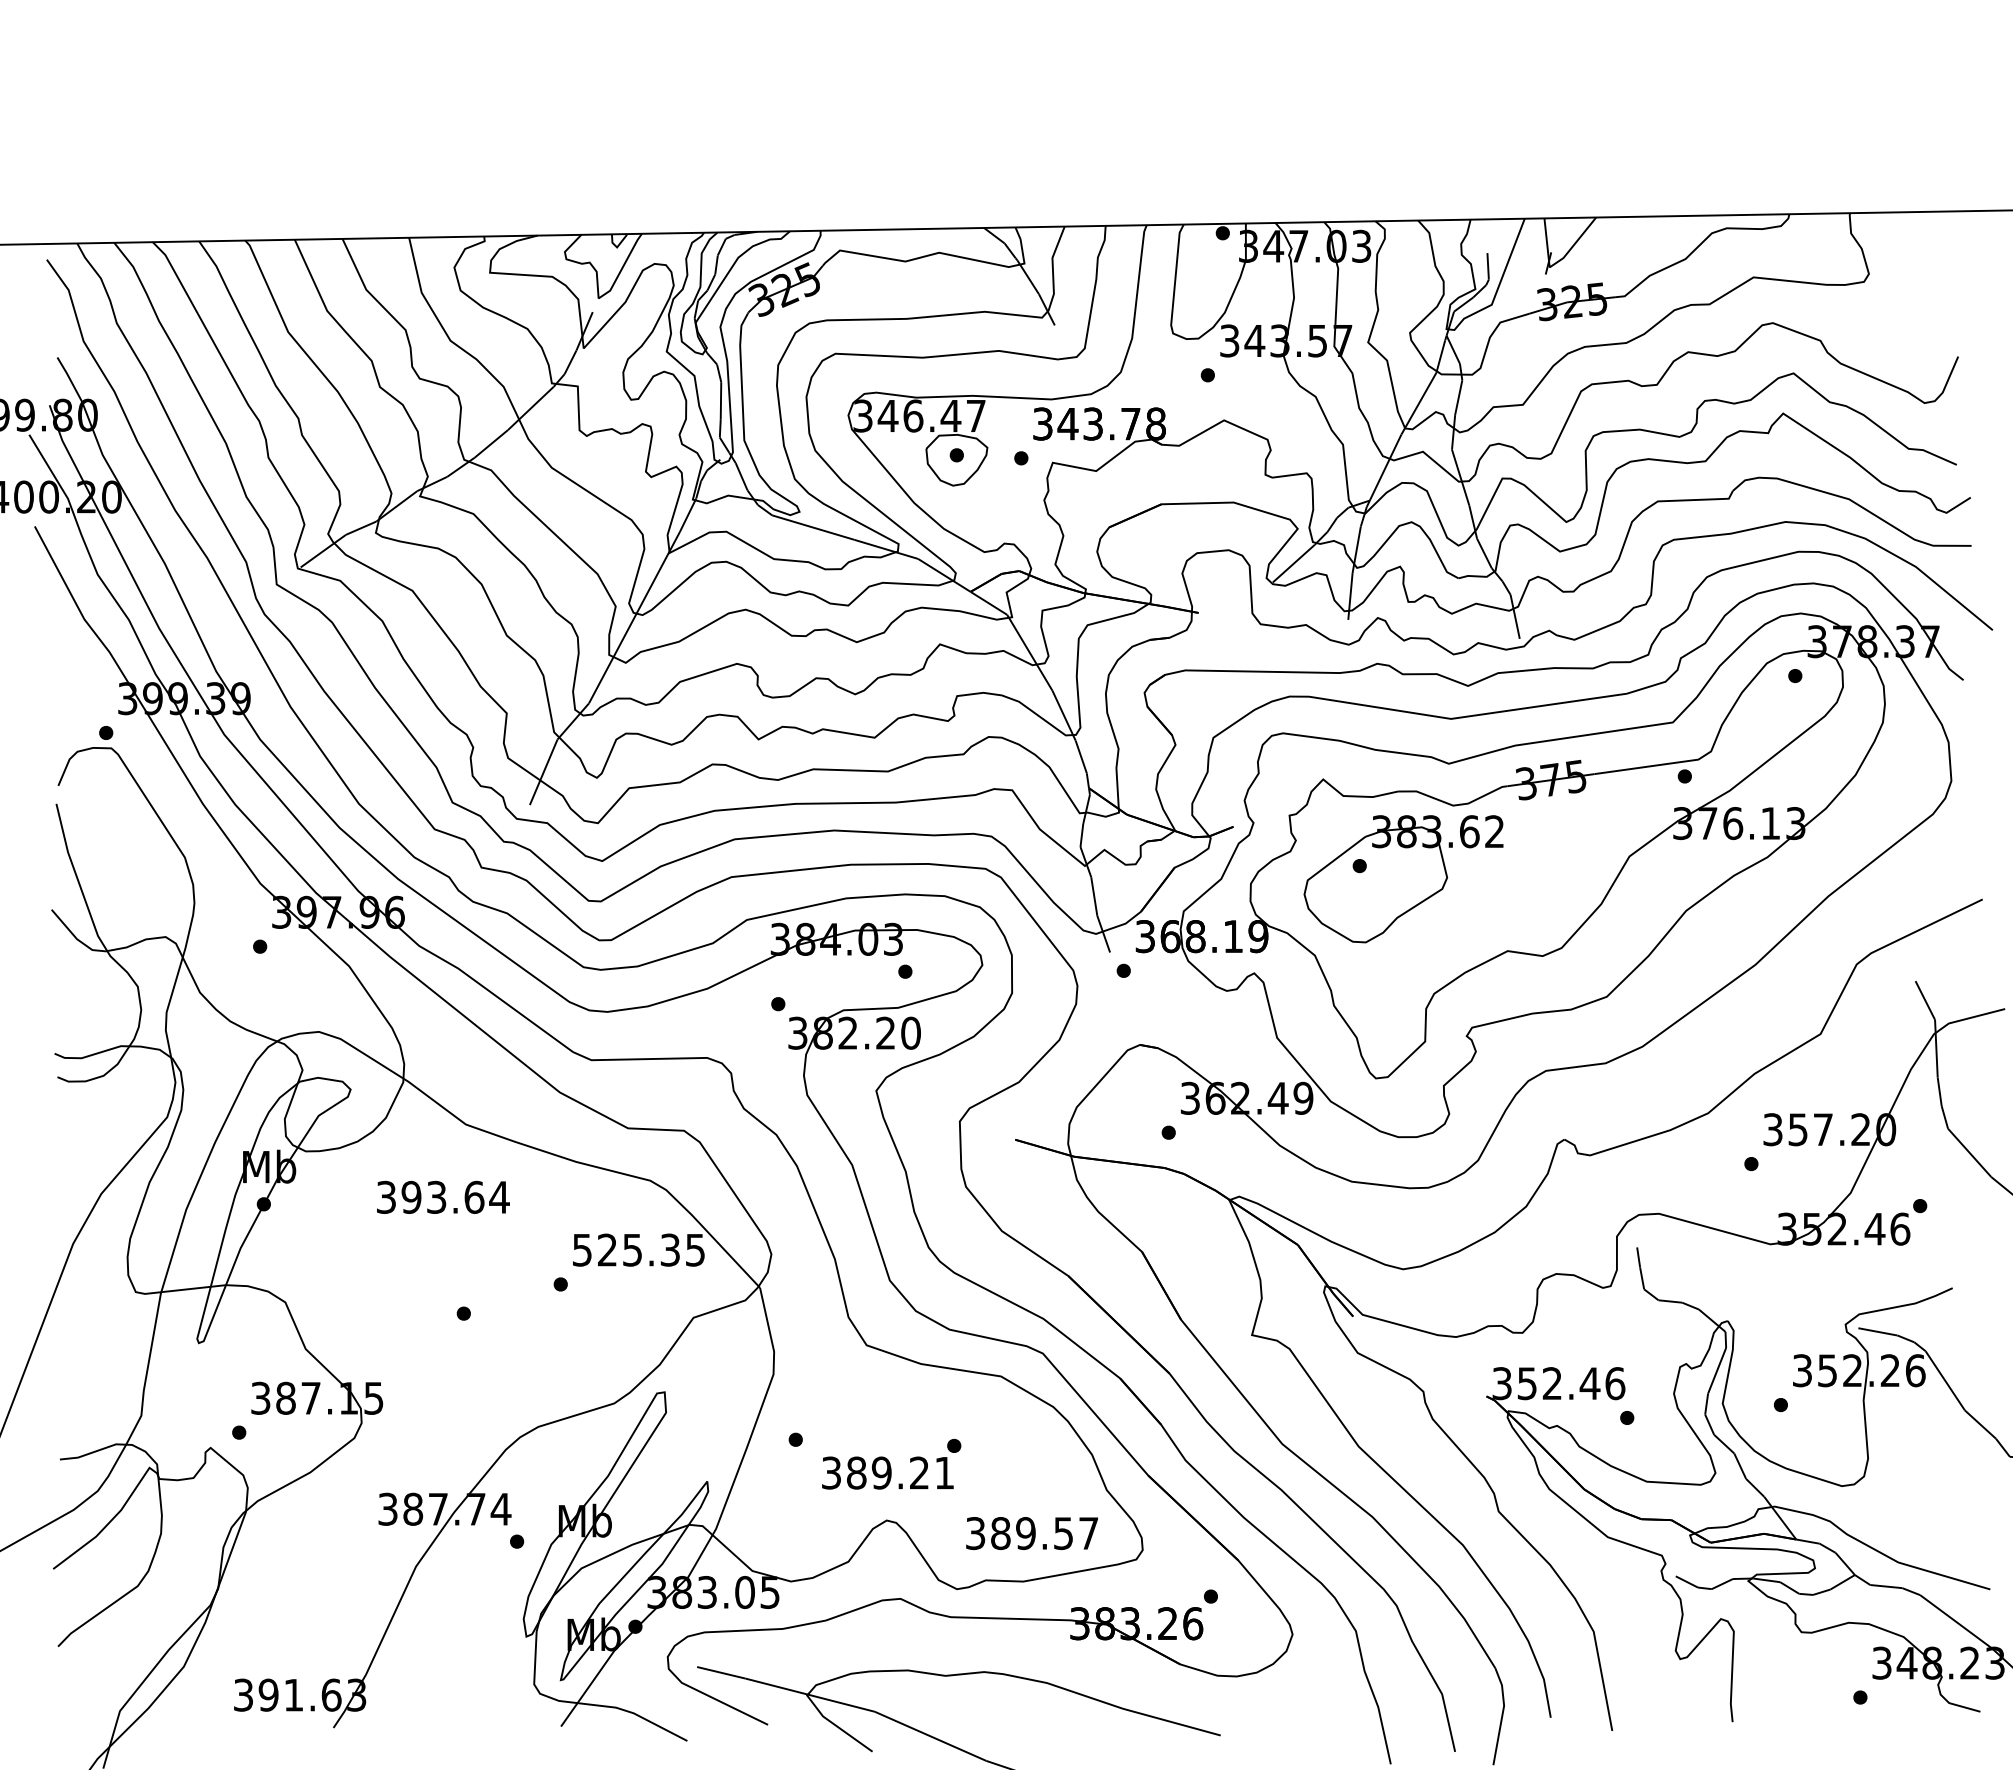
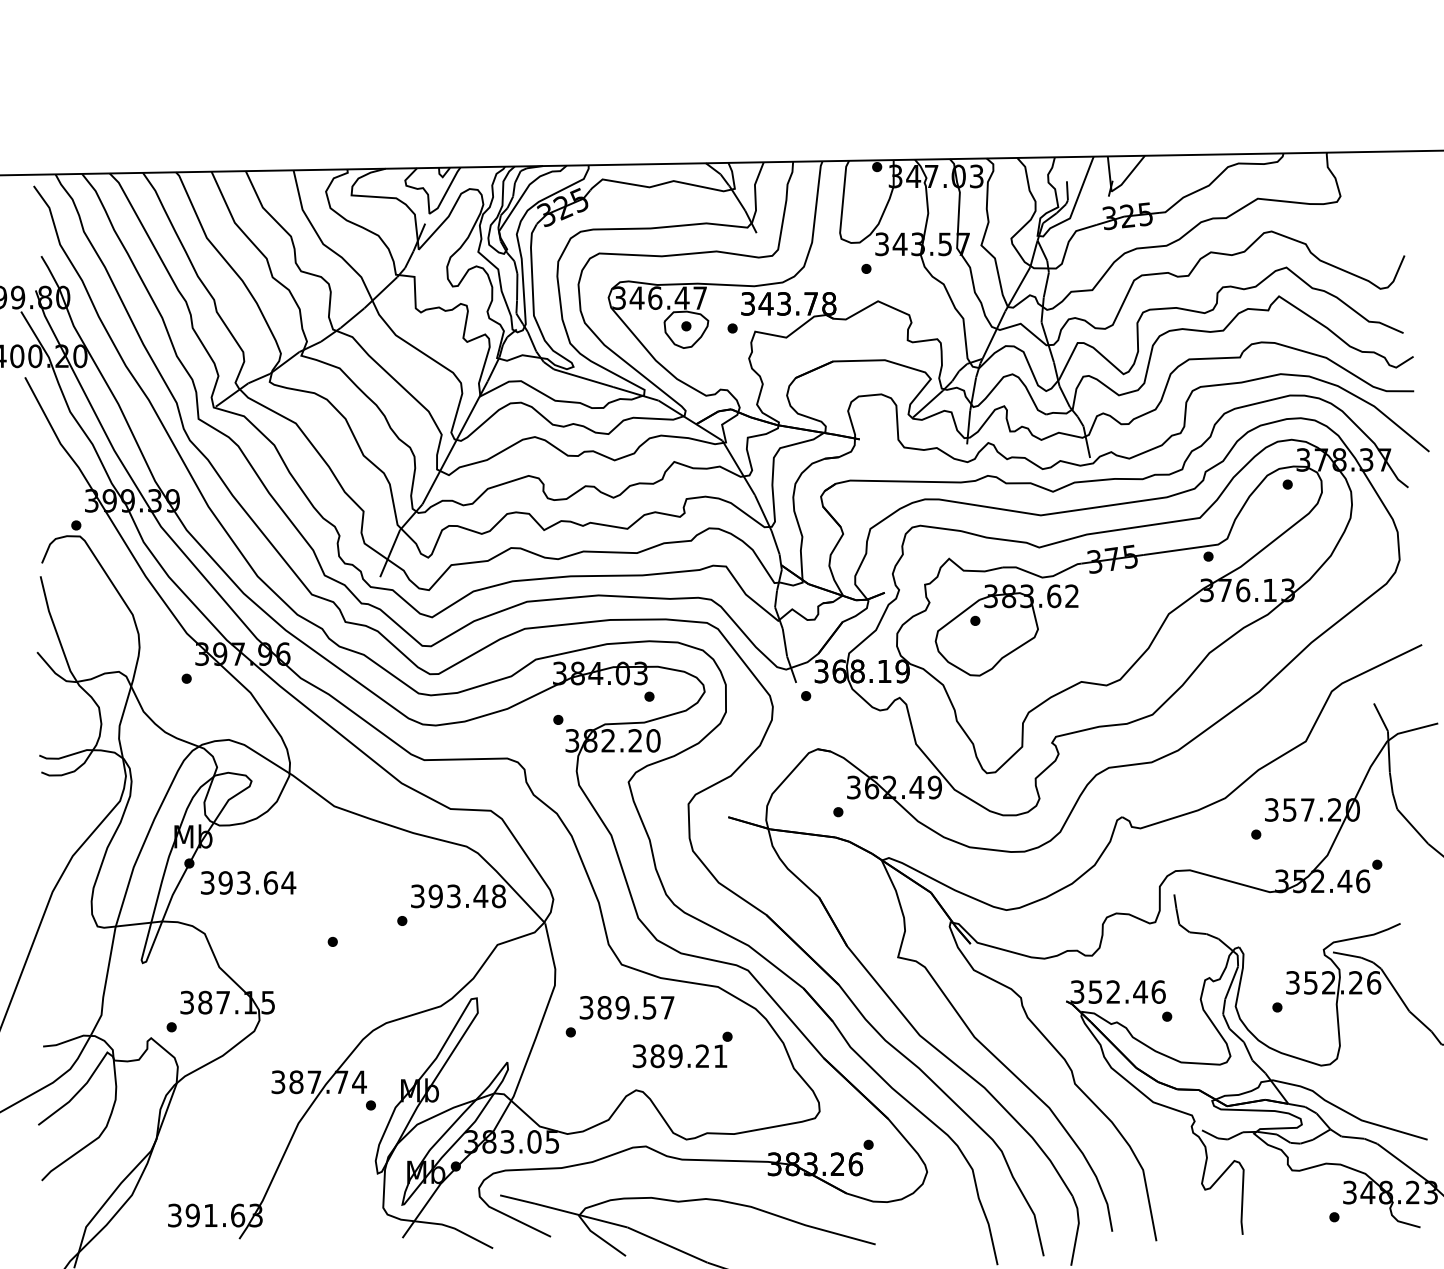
text: (443, 1196) -> (248, 882), moved
text: (639, 1249) -> (458, 895), 525.35 -> 393.48
text: (891, 1464) -> (682, 1050), moved
text: (1031, 1533) -> (626, 1007), moved

